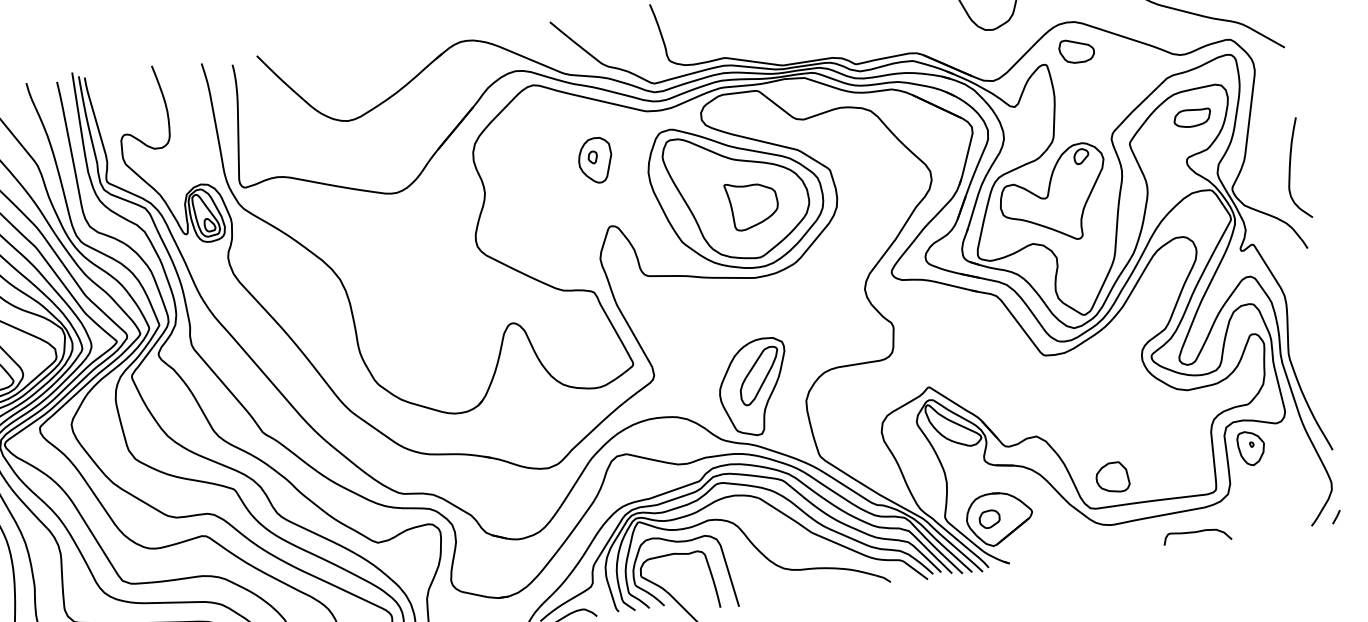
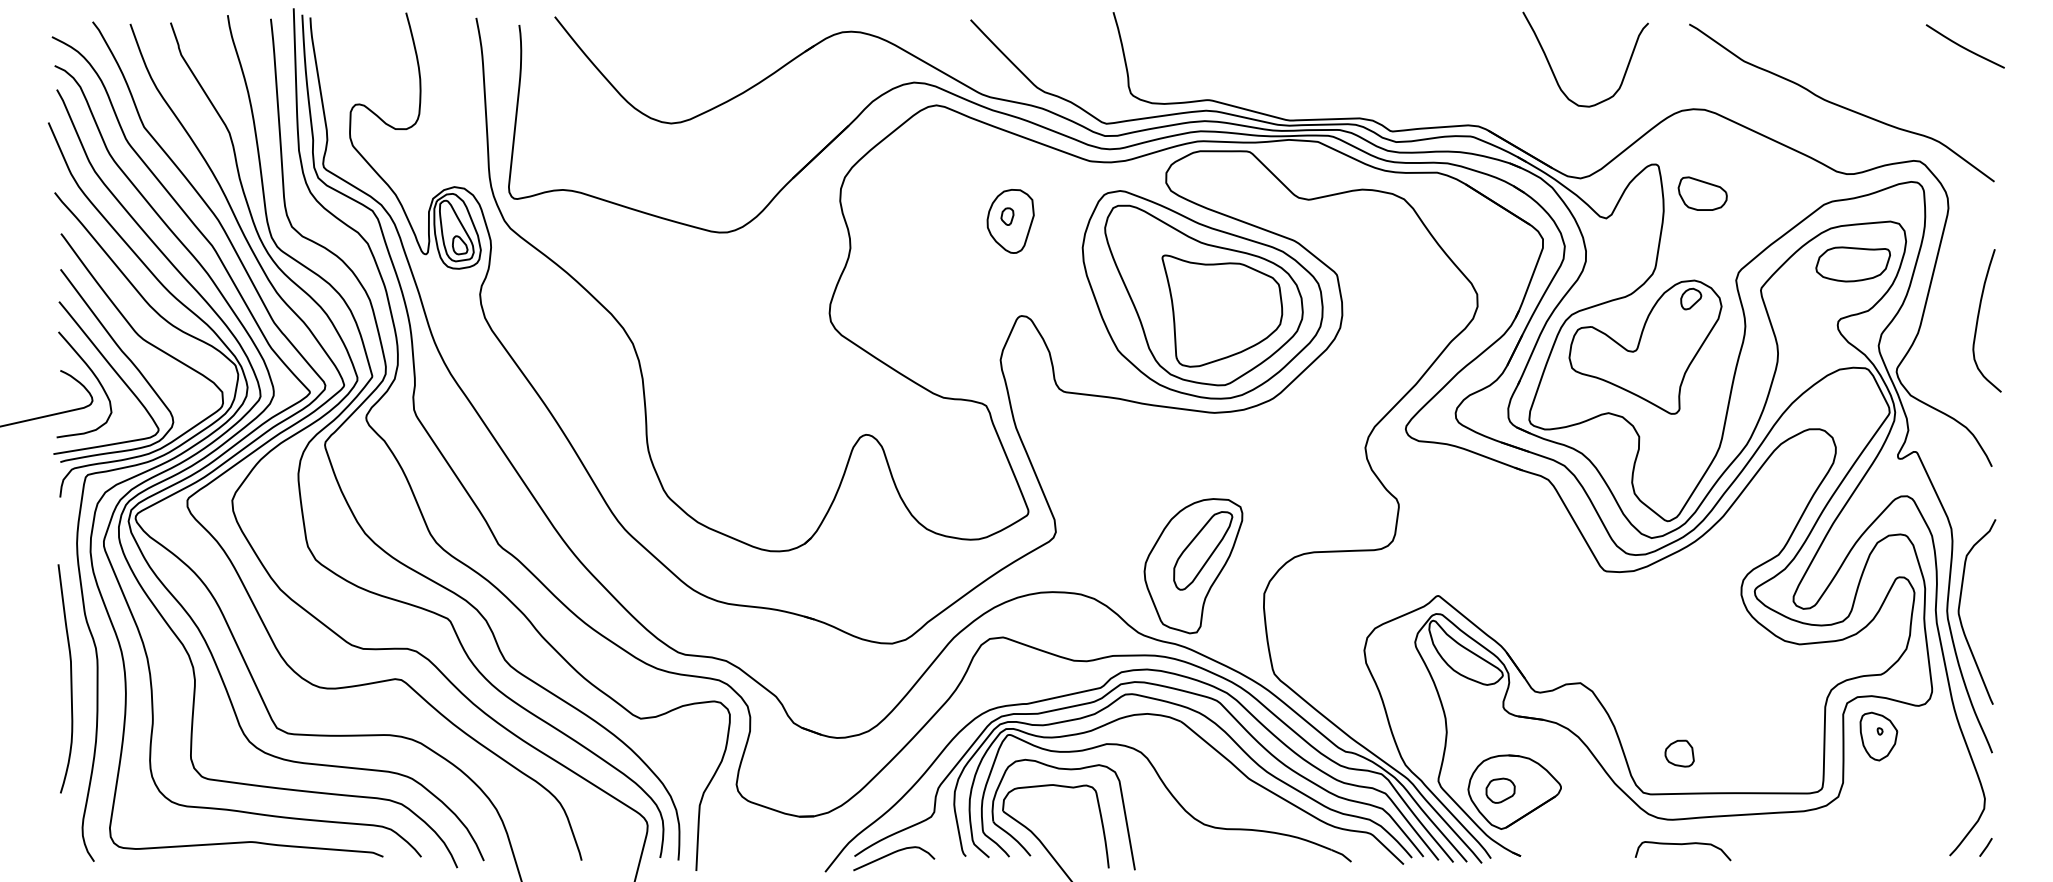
part: (1076, 50) -> (1702, 193), moved
part: (1192, 118) -> (1852, 264), size x1.43
curve: (1290, 168) -> (1978, 320), moved
part: (752, 205) -> (1222, 310), size x1.67
curve: (1298, 356) -> (1960, 615), added
part: (1112, 477) -> (1679, 753), size x0.62
curve: (1196, 532) -> (1682, 845), moved

